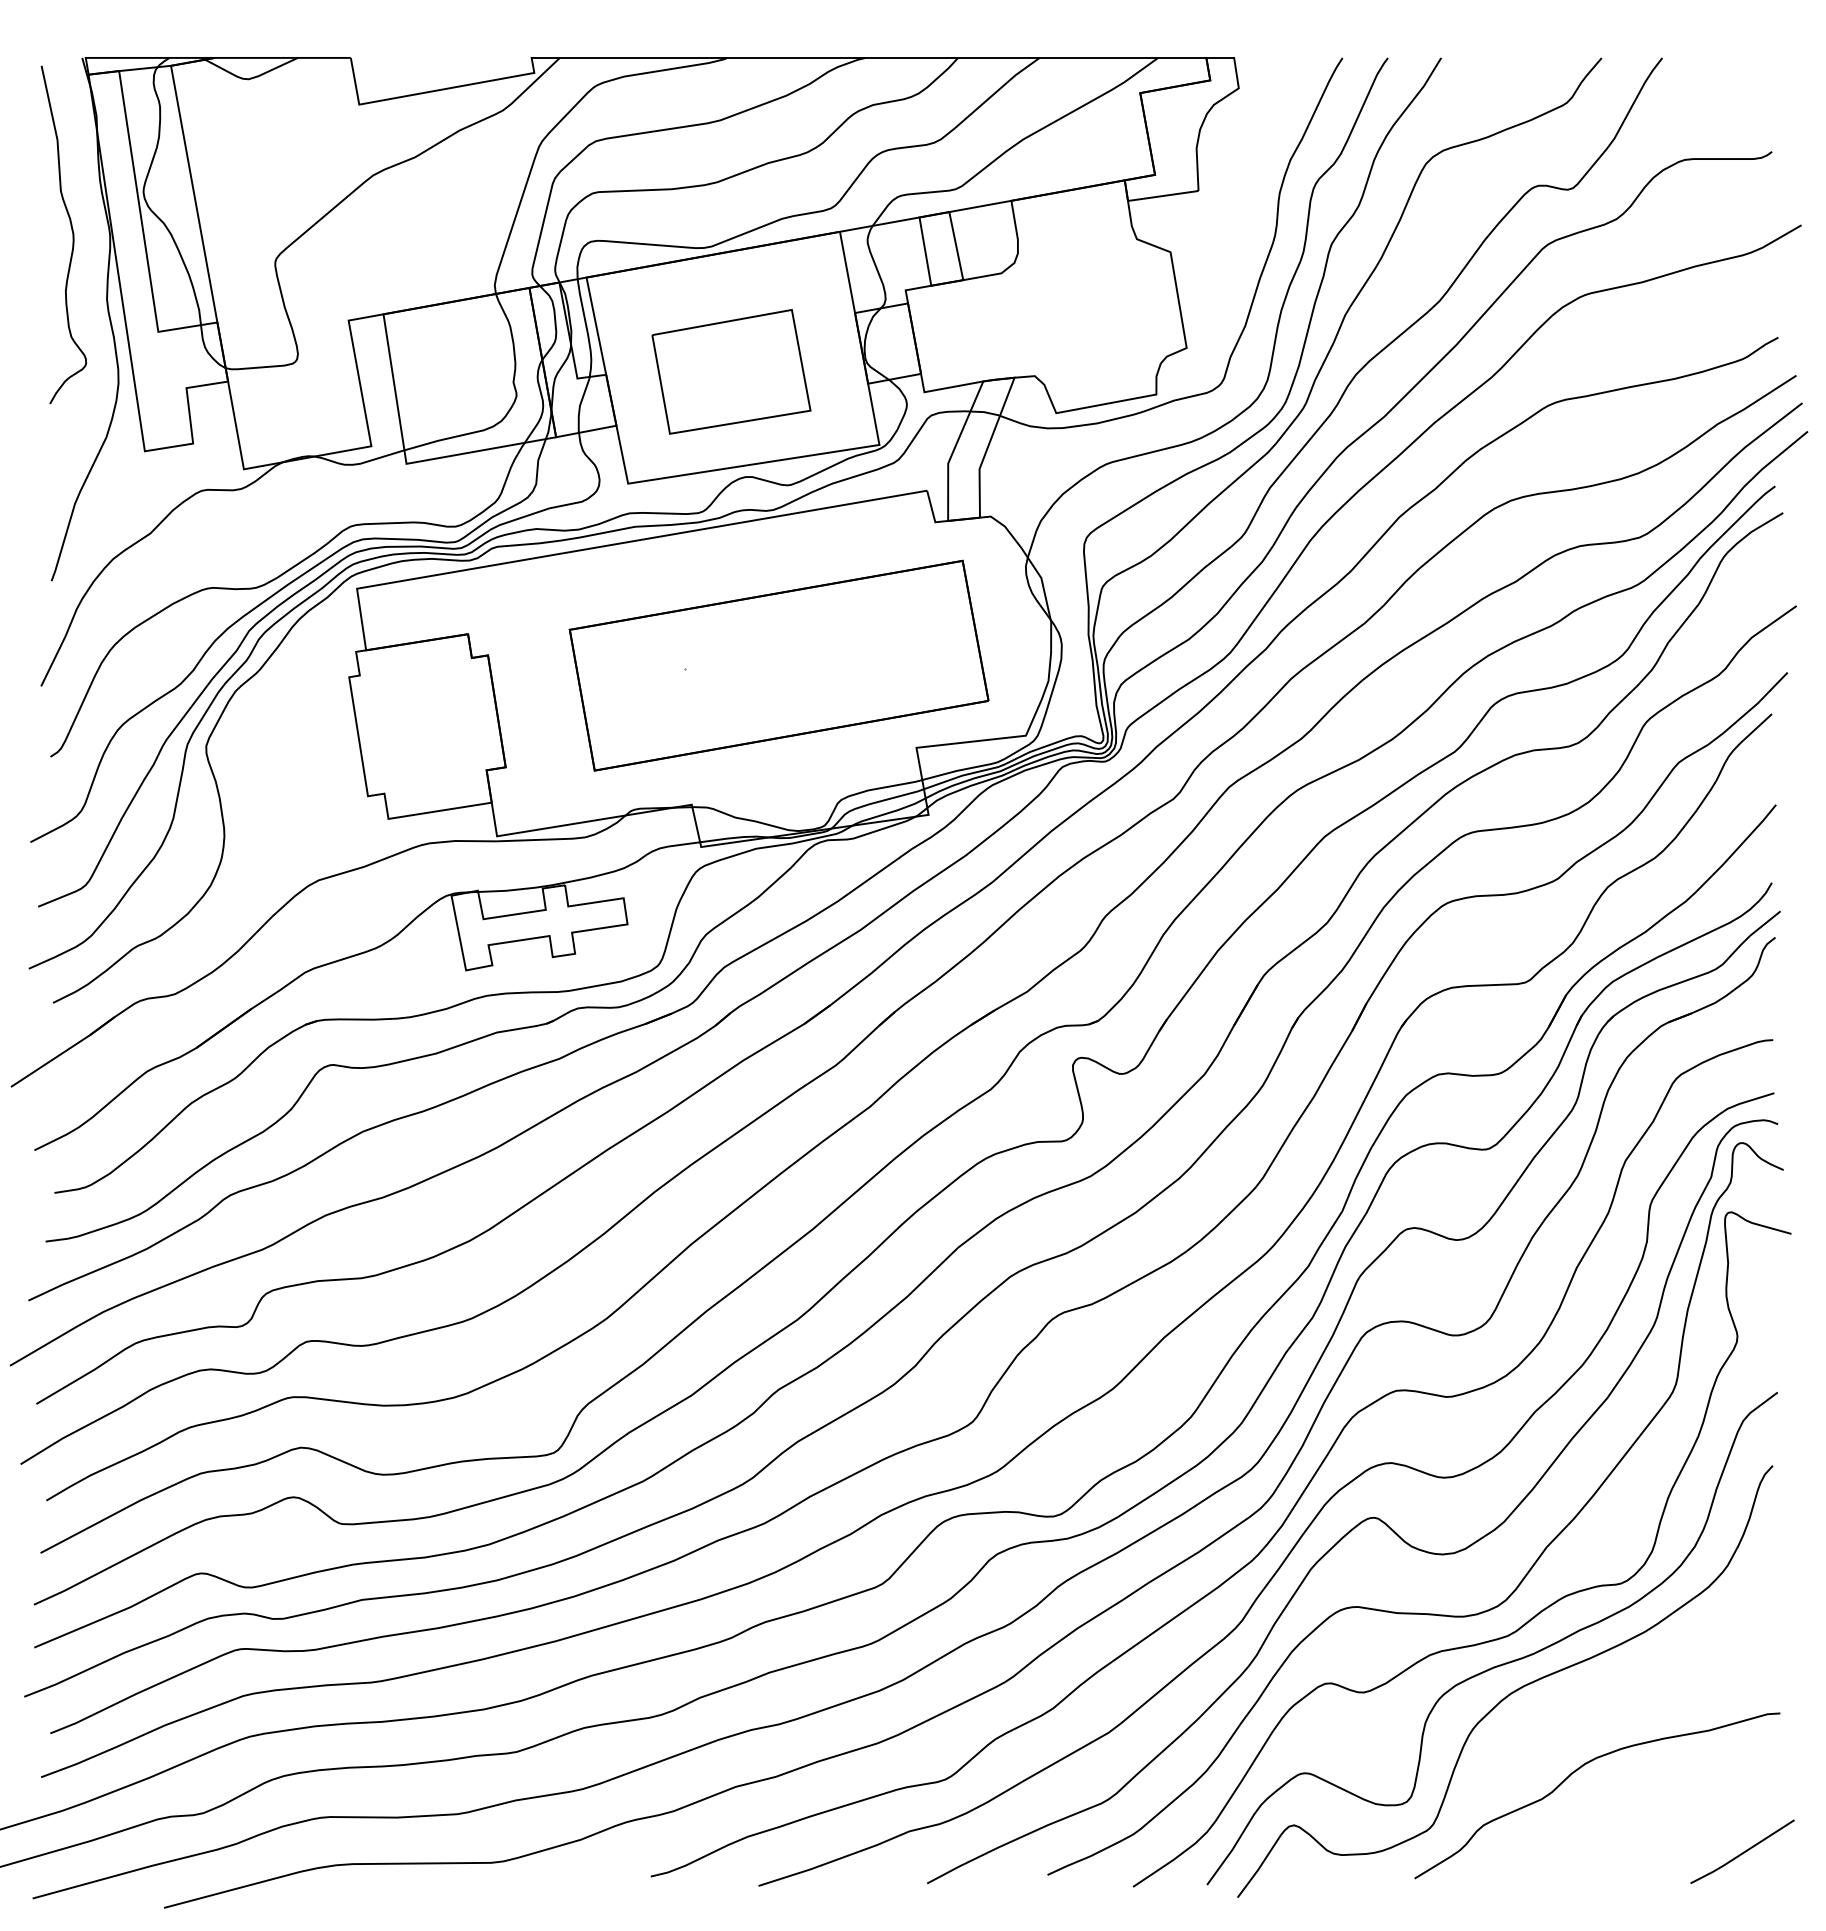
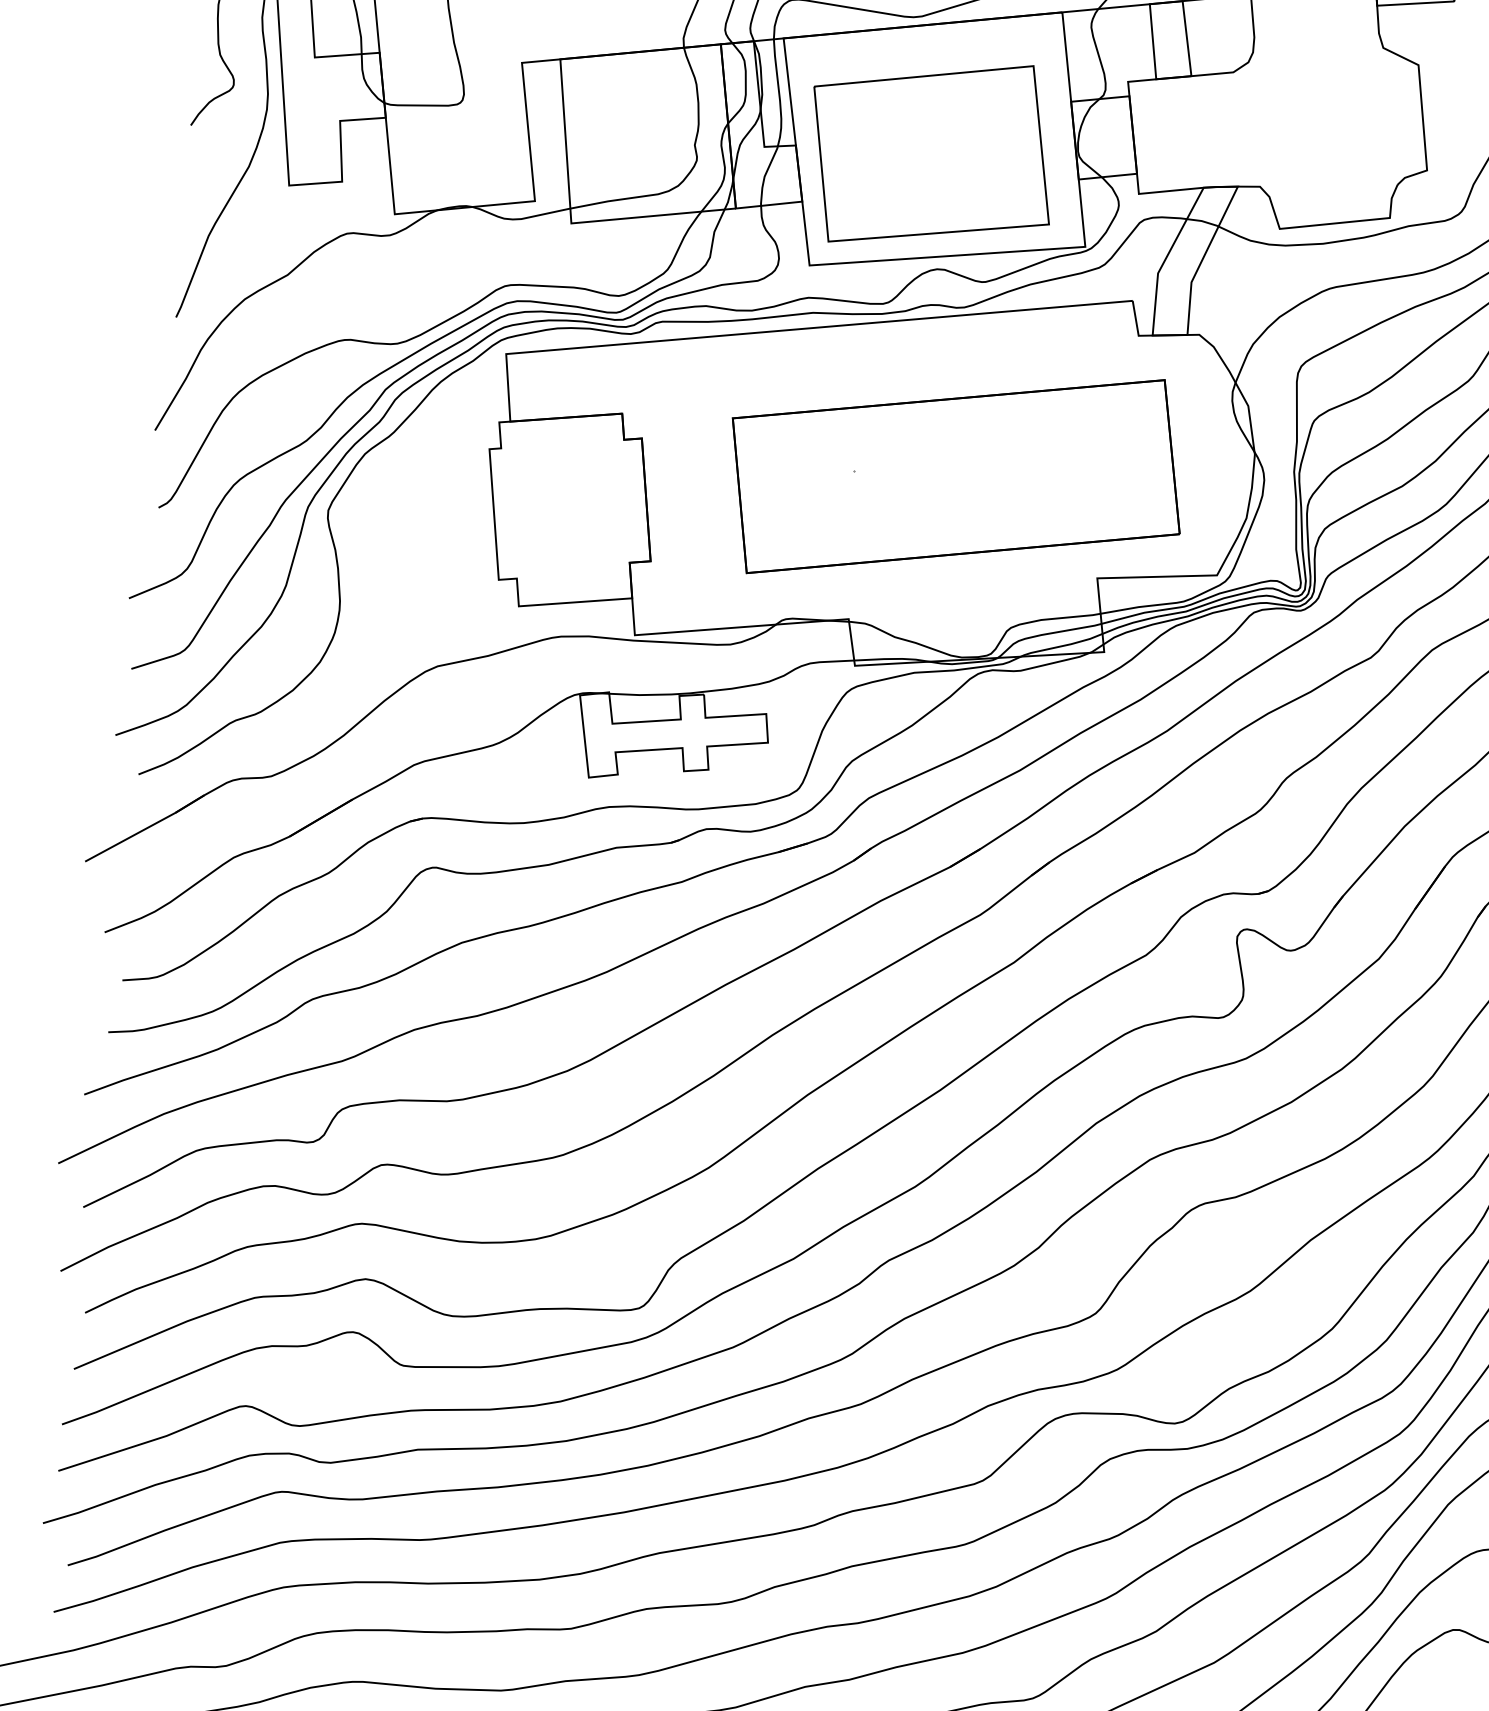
part: (731, 371) -> (931, 153), size x1.43

